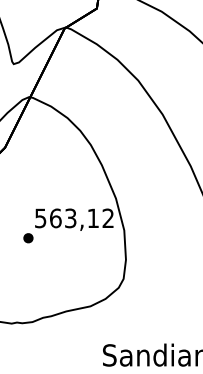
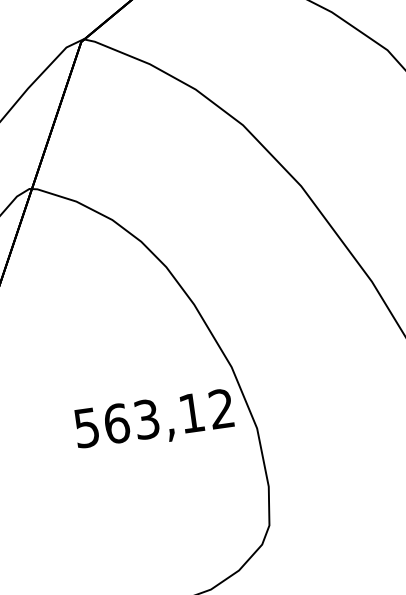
part: (28, 238) -> (68, 471), removed

